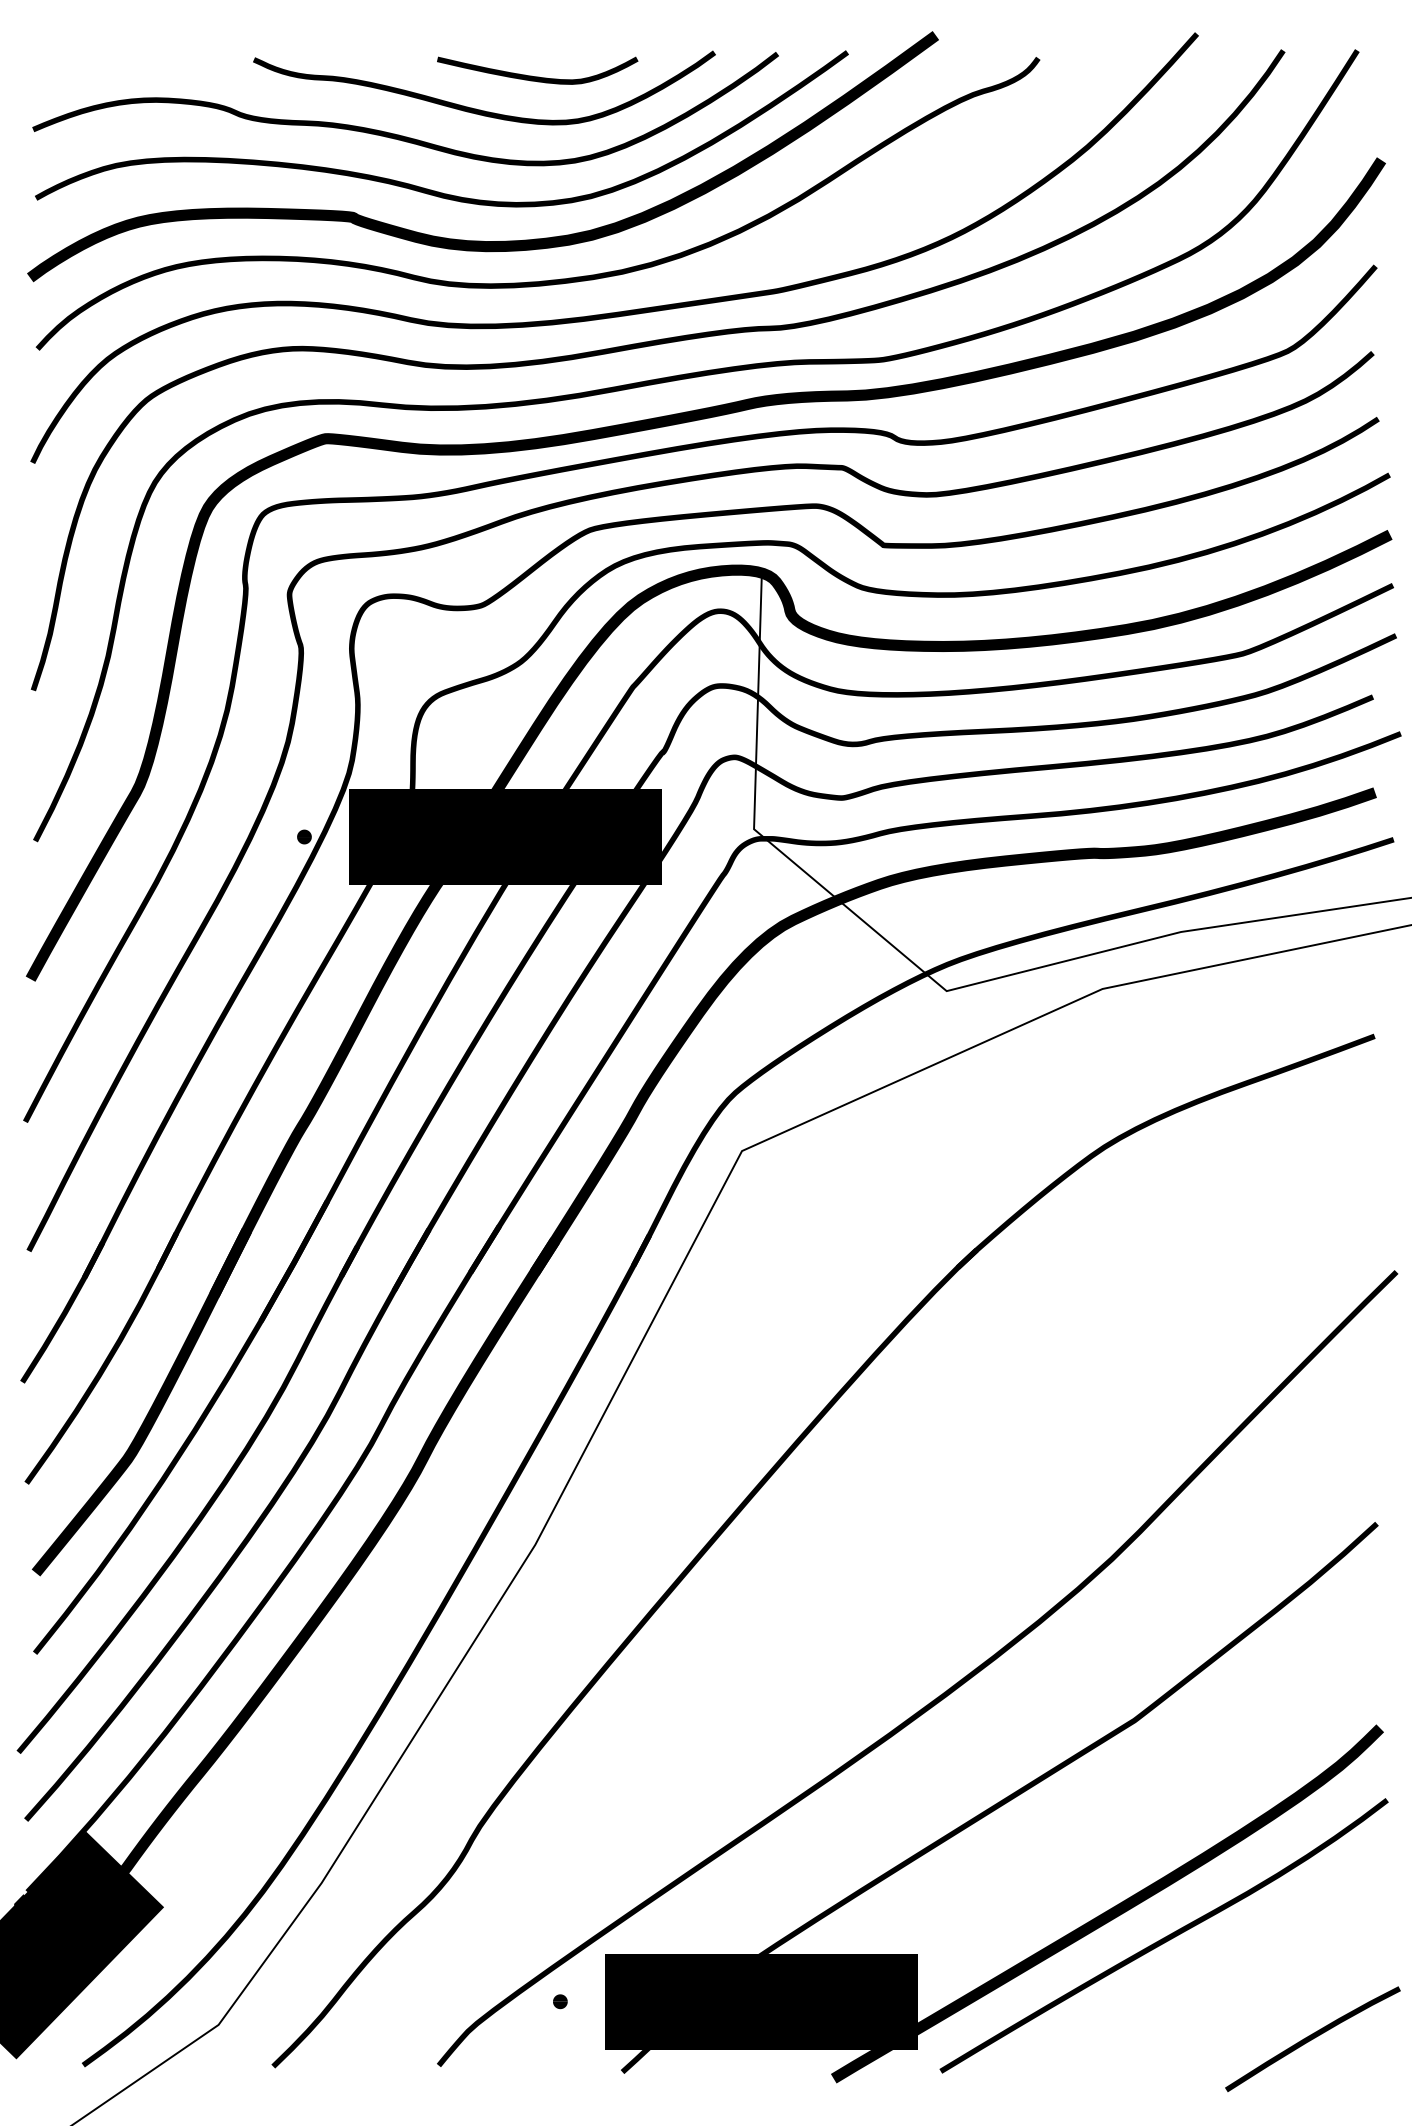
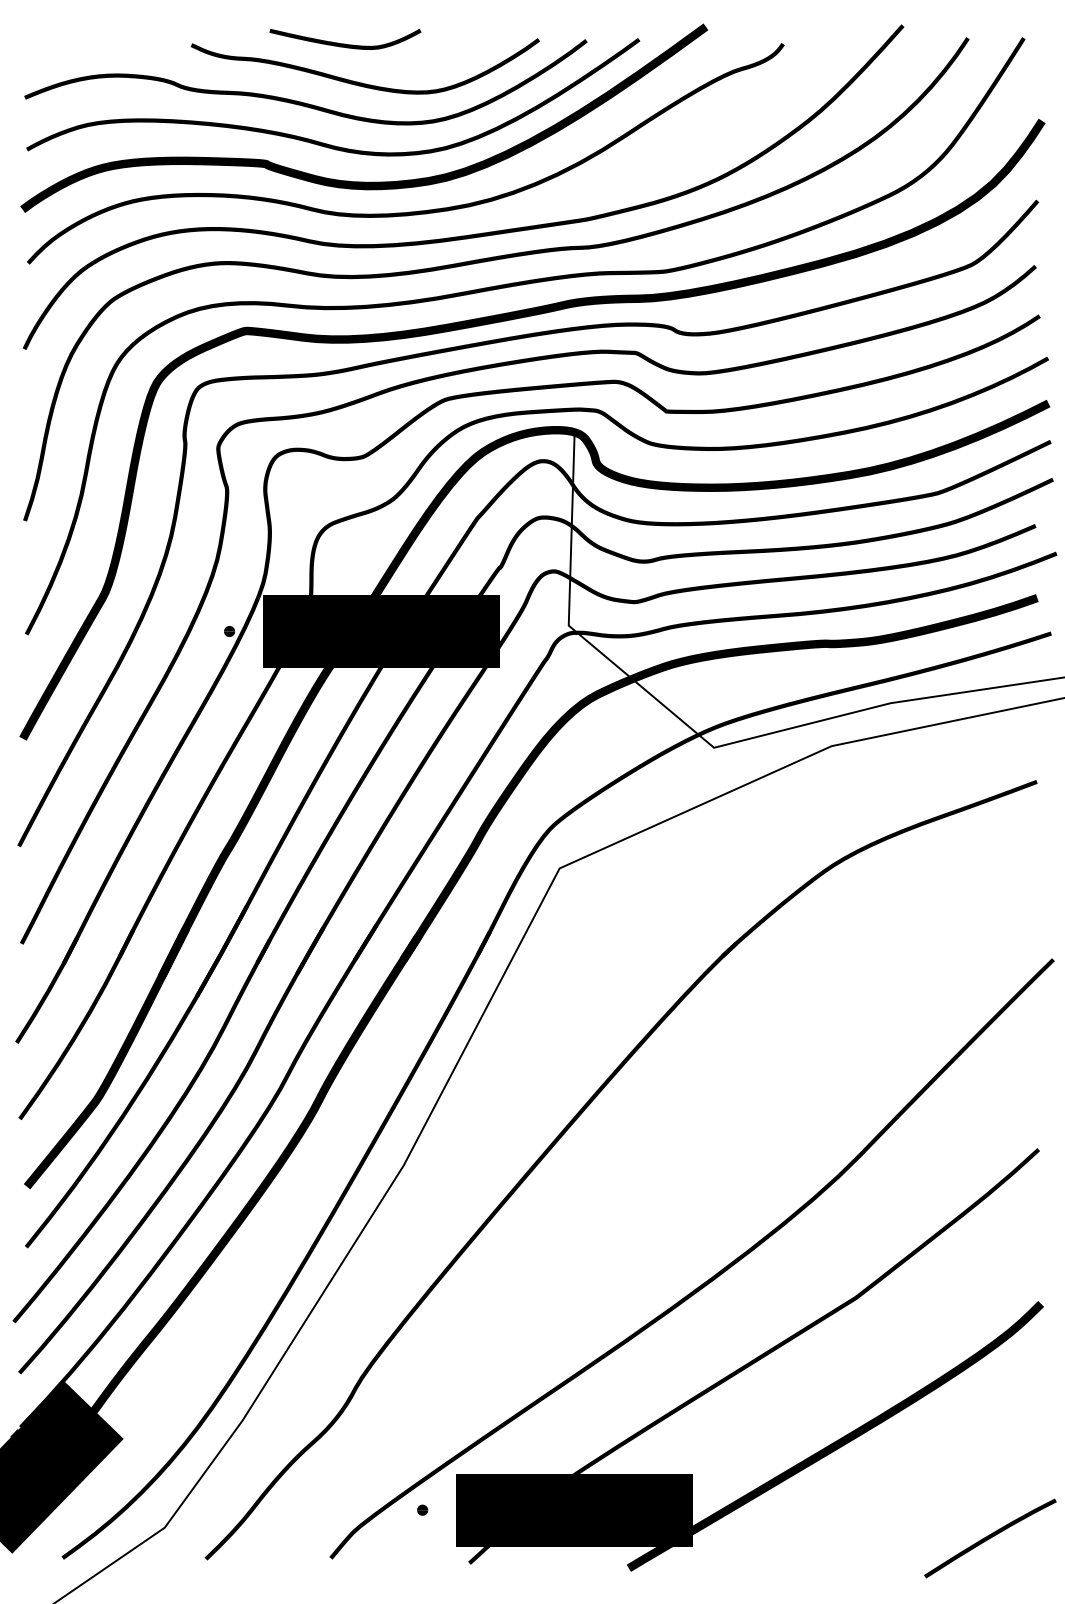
curve: (537, 76) -> (345, 43), moved
curve: (1164, 1937) -> (878, 1461), removed

